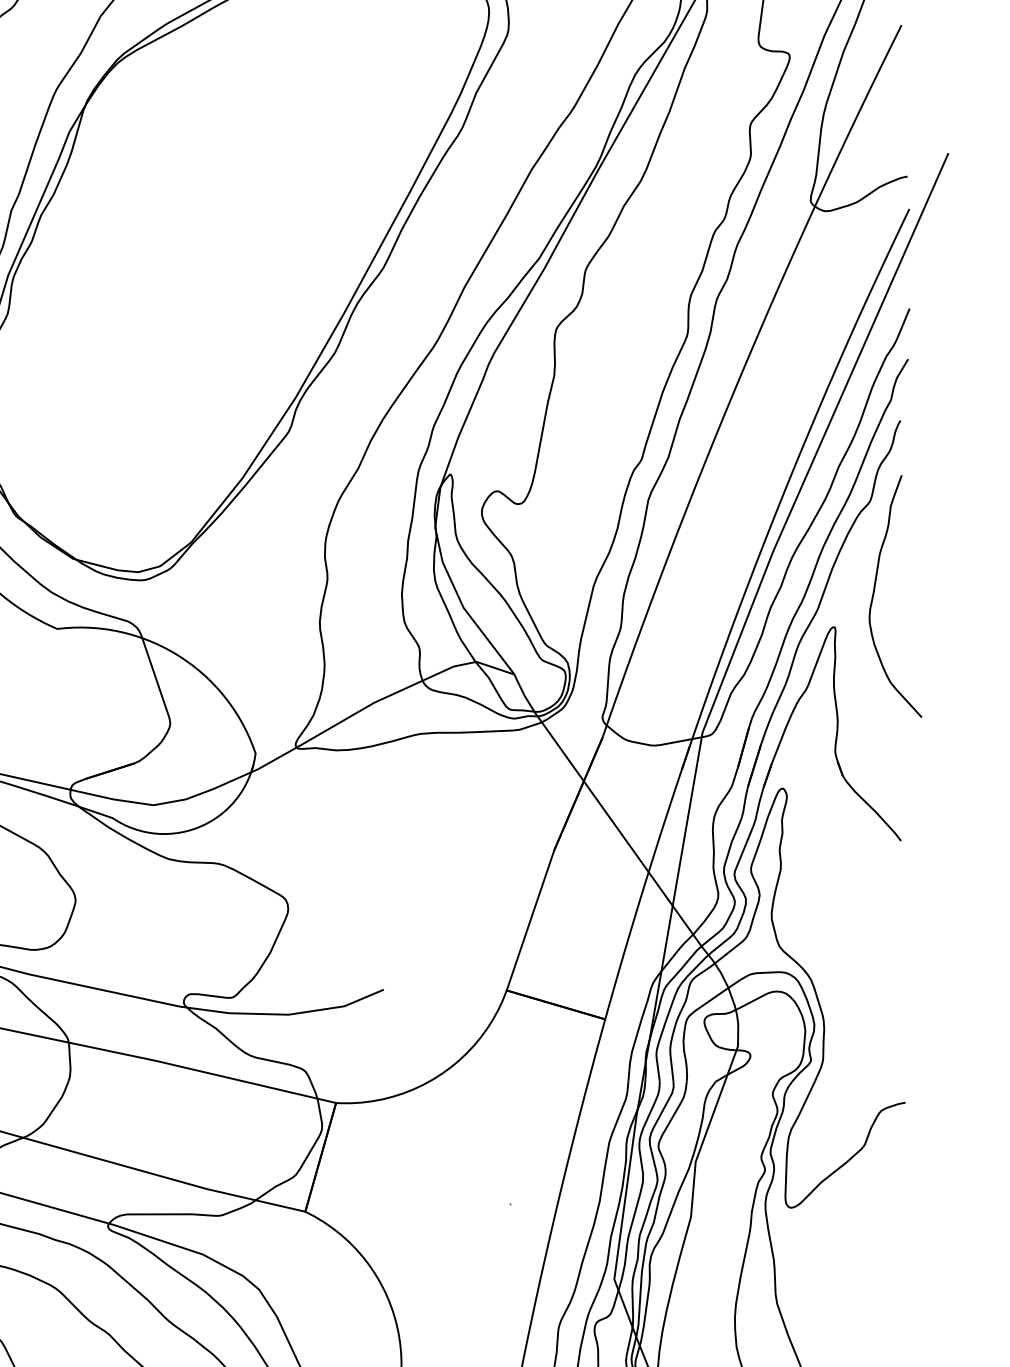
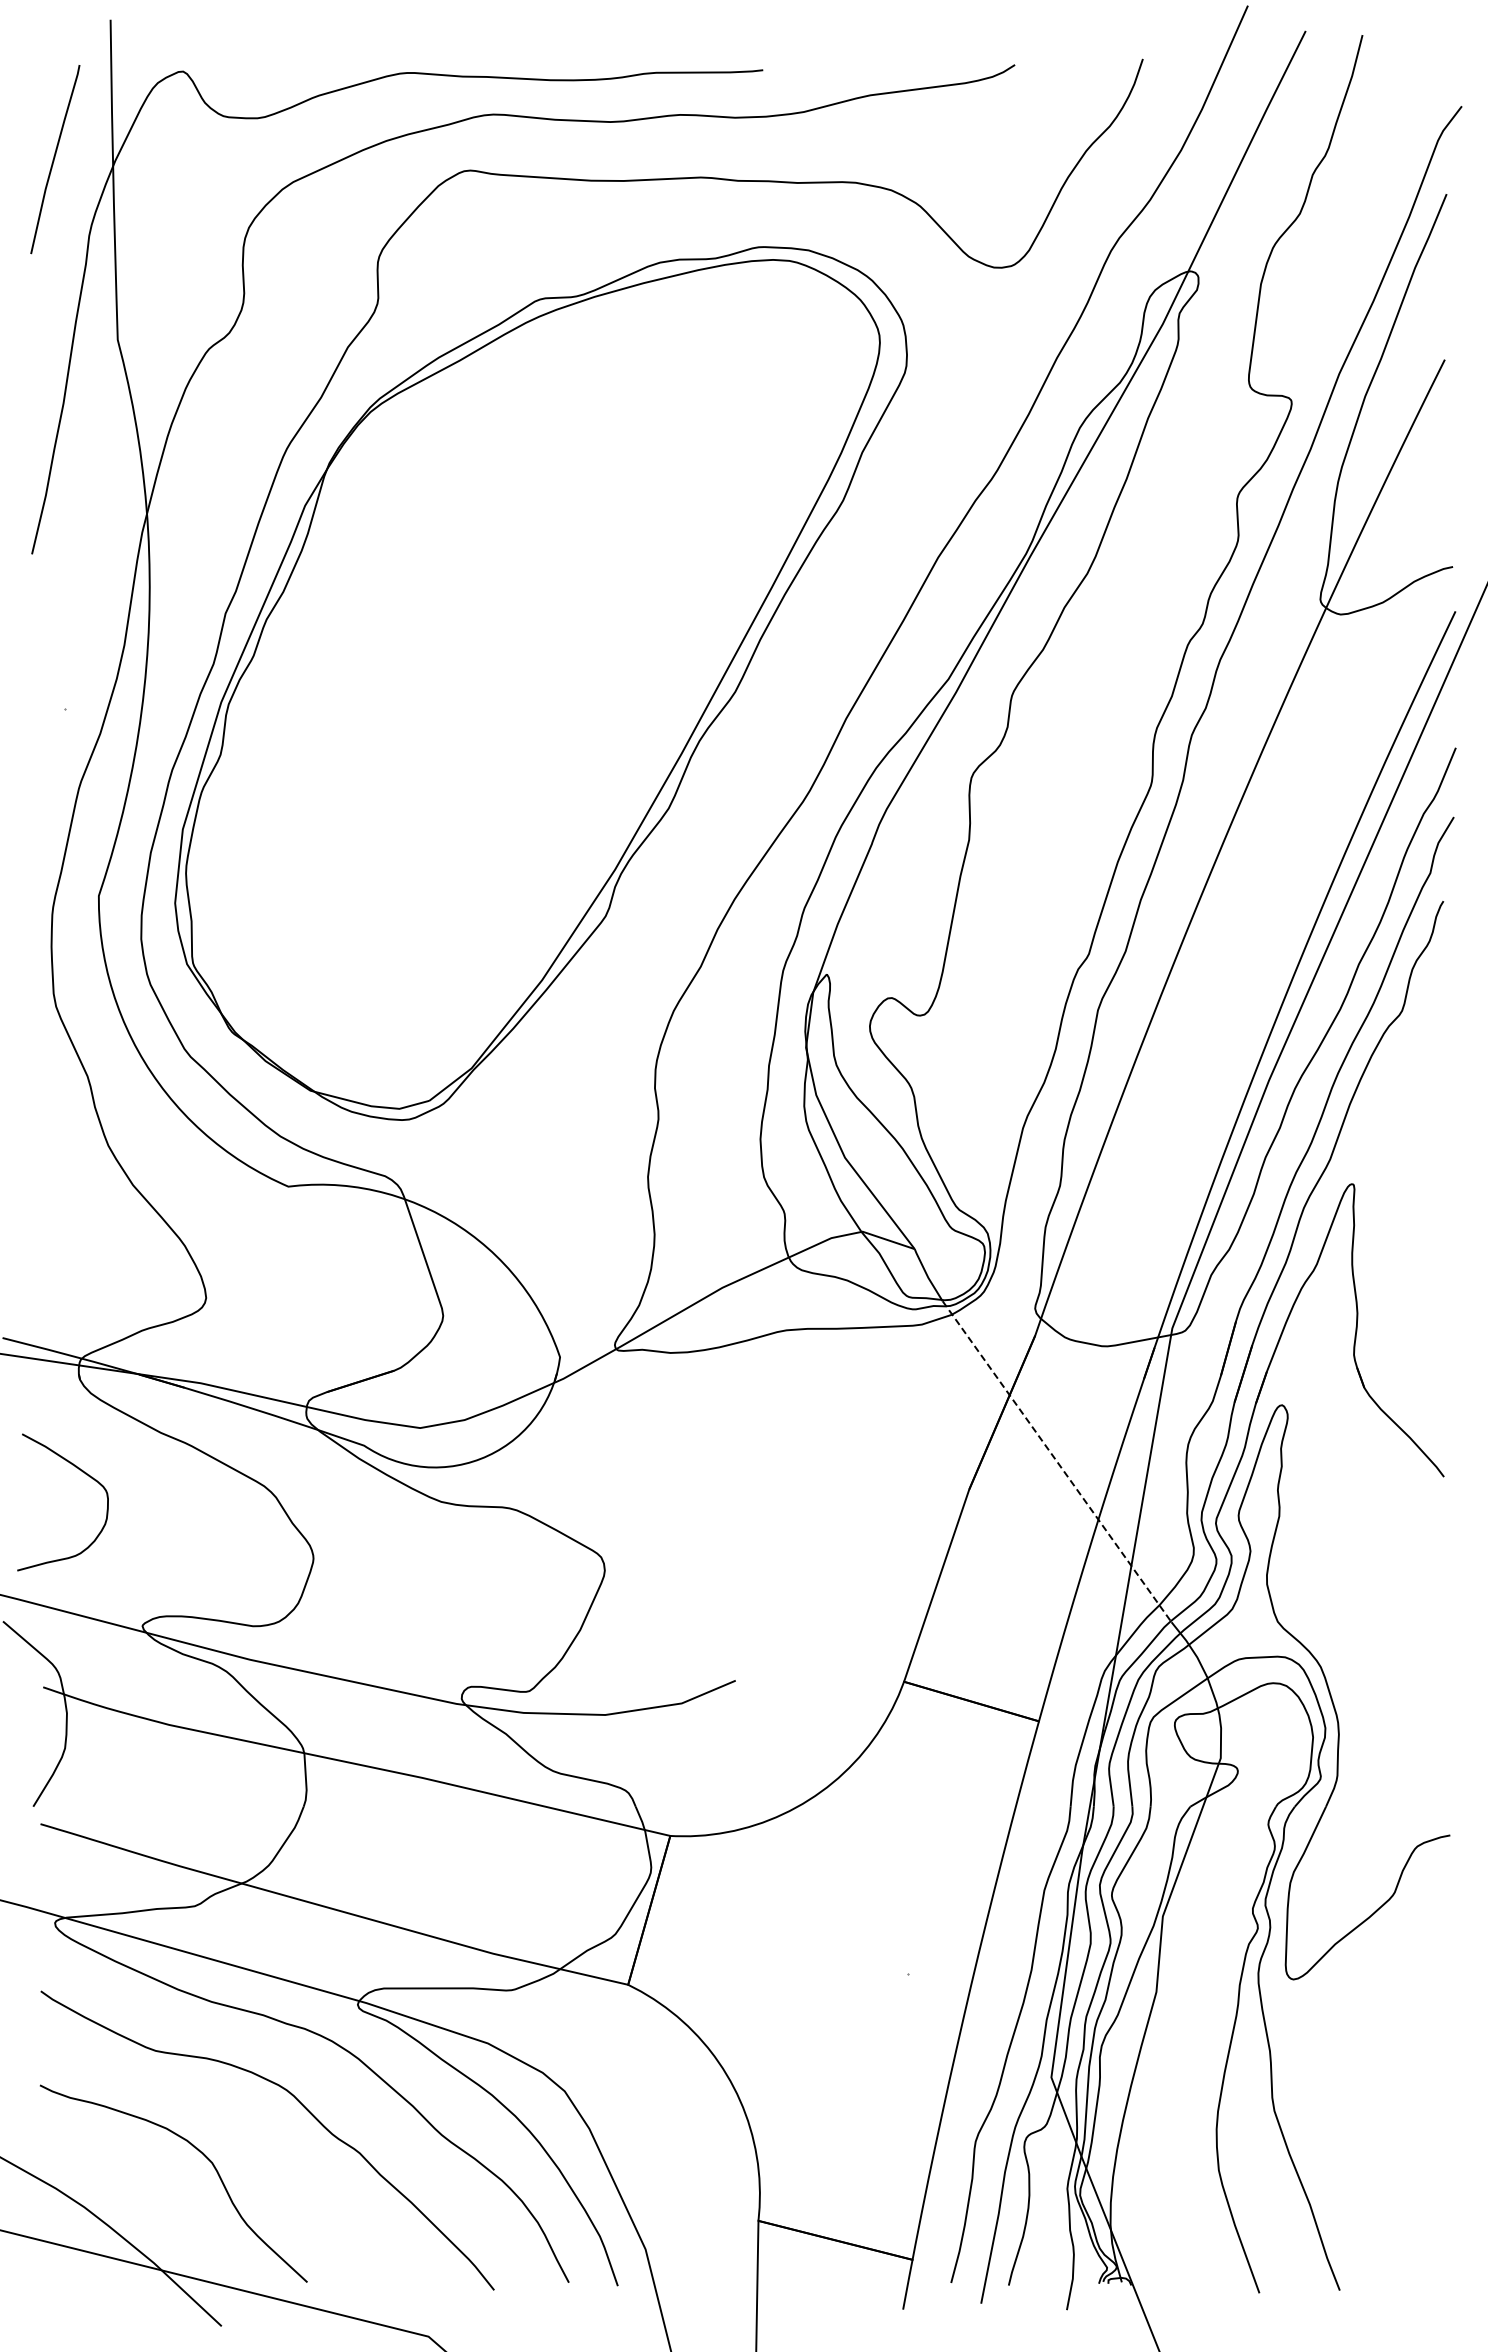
curve: (875, 590) -> (1408, 1133), removed
line: (618, 830) -> (1057, 1462), solid -> dashed

